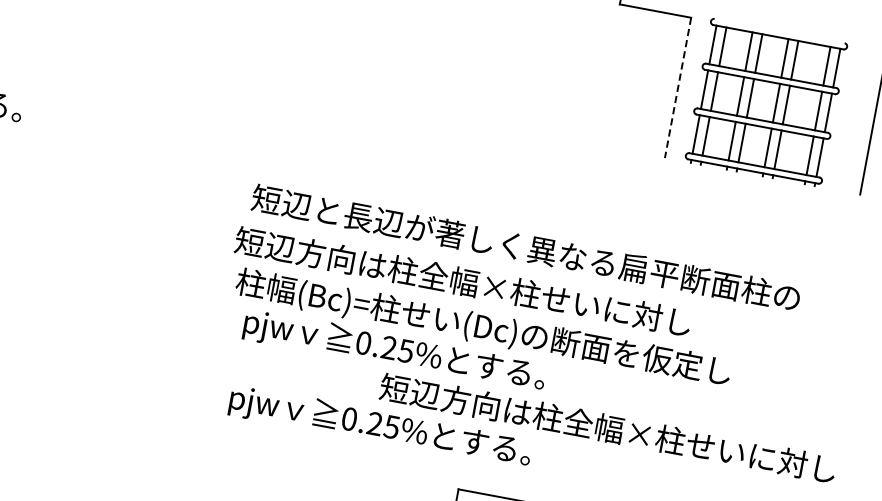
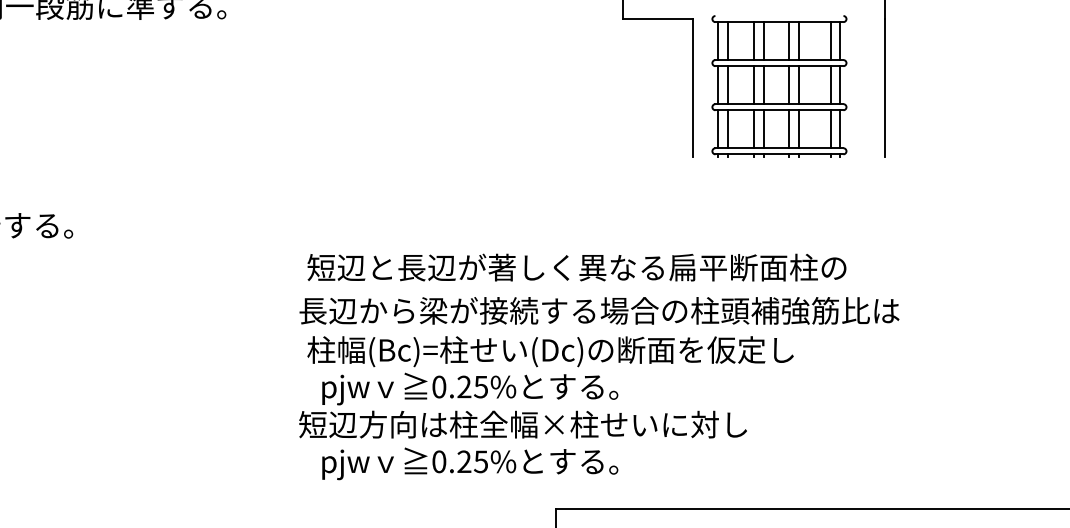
line: (677, 88) -> (692, 88), dashed -> solid
text: (540, 295) -> (599, 310), 短辺方向は柱全幅×柱せいに対し -> 長辺から梁が接続する場合の柱頭補強筋比は
text: (607, 428) -> (522, 424), moved

